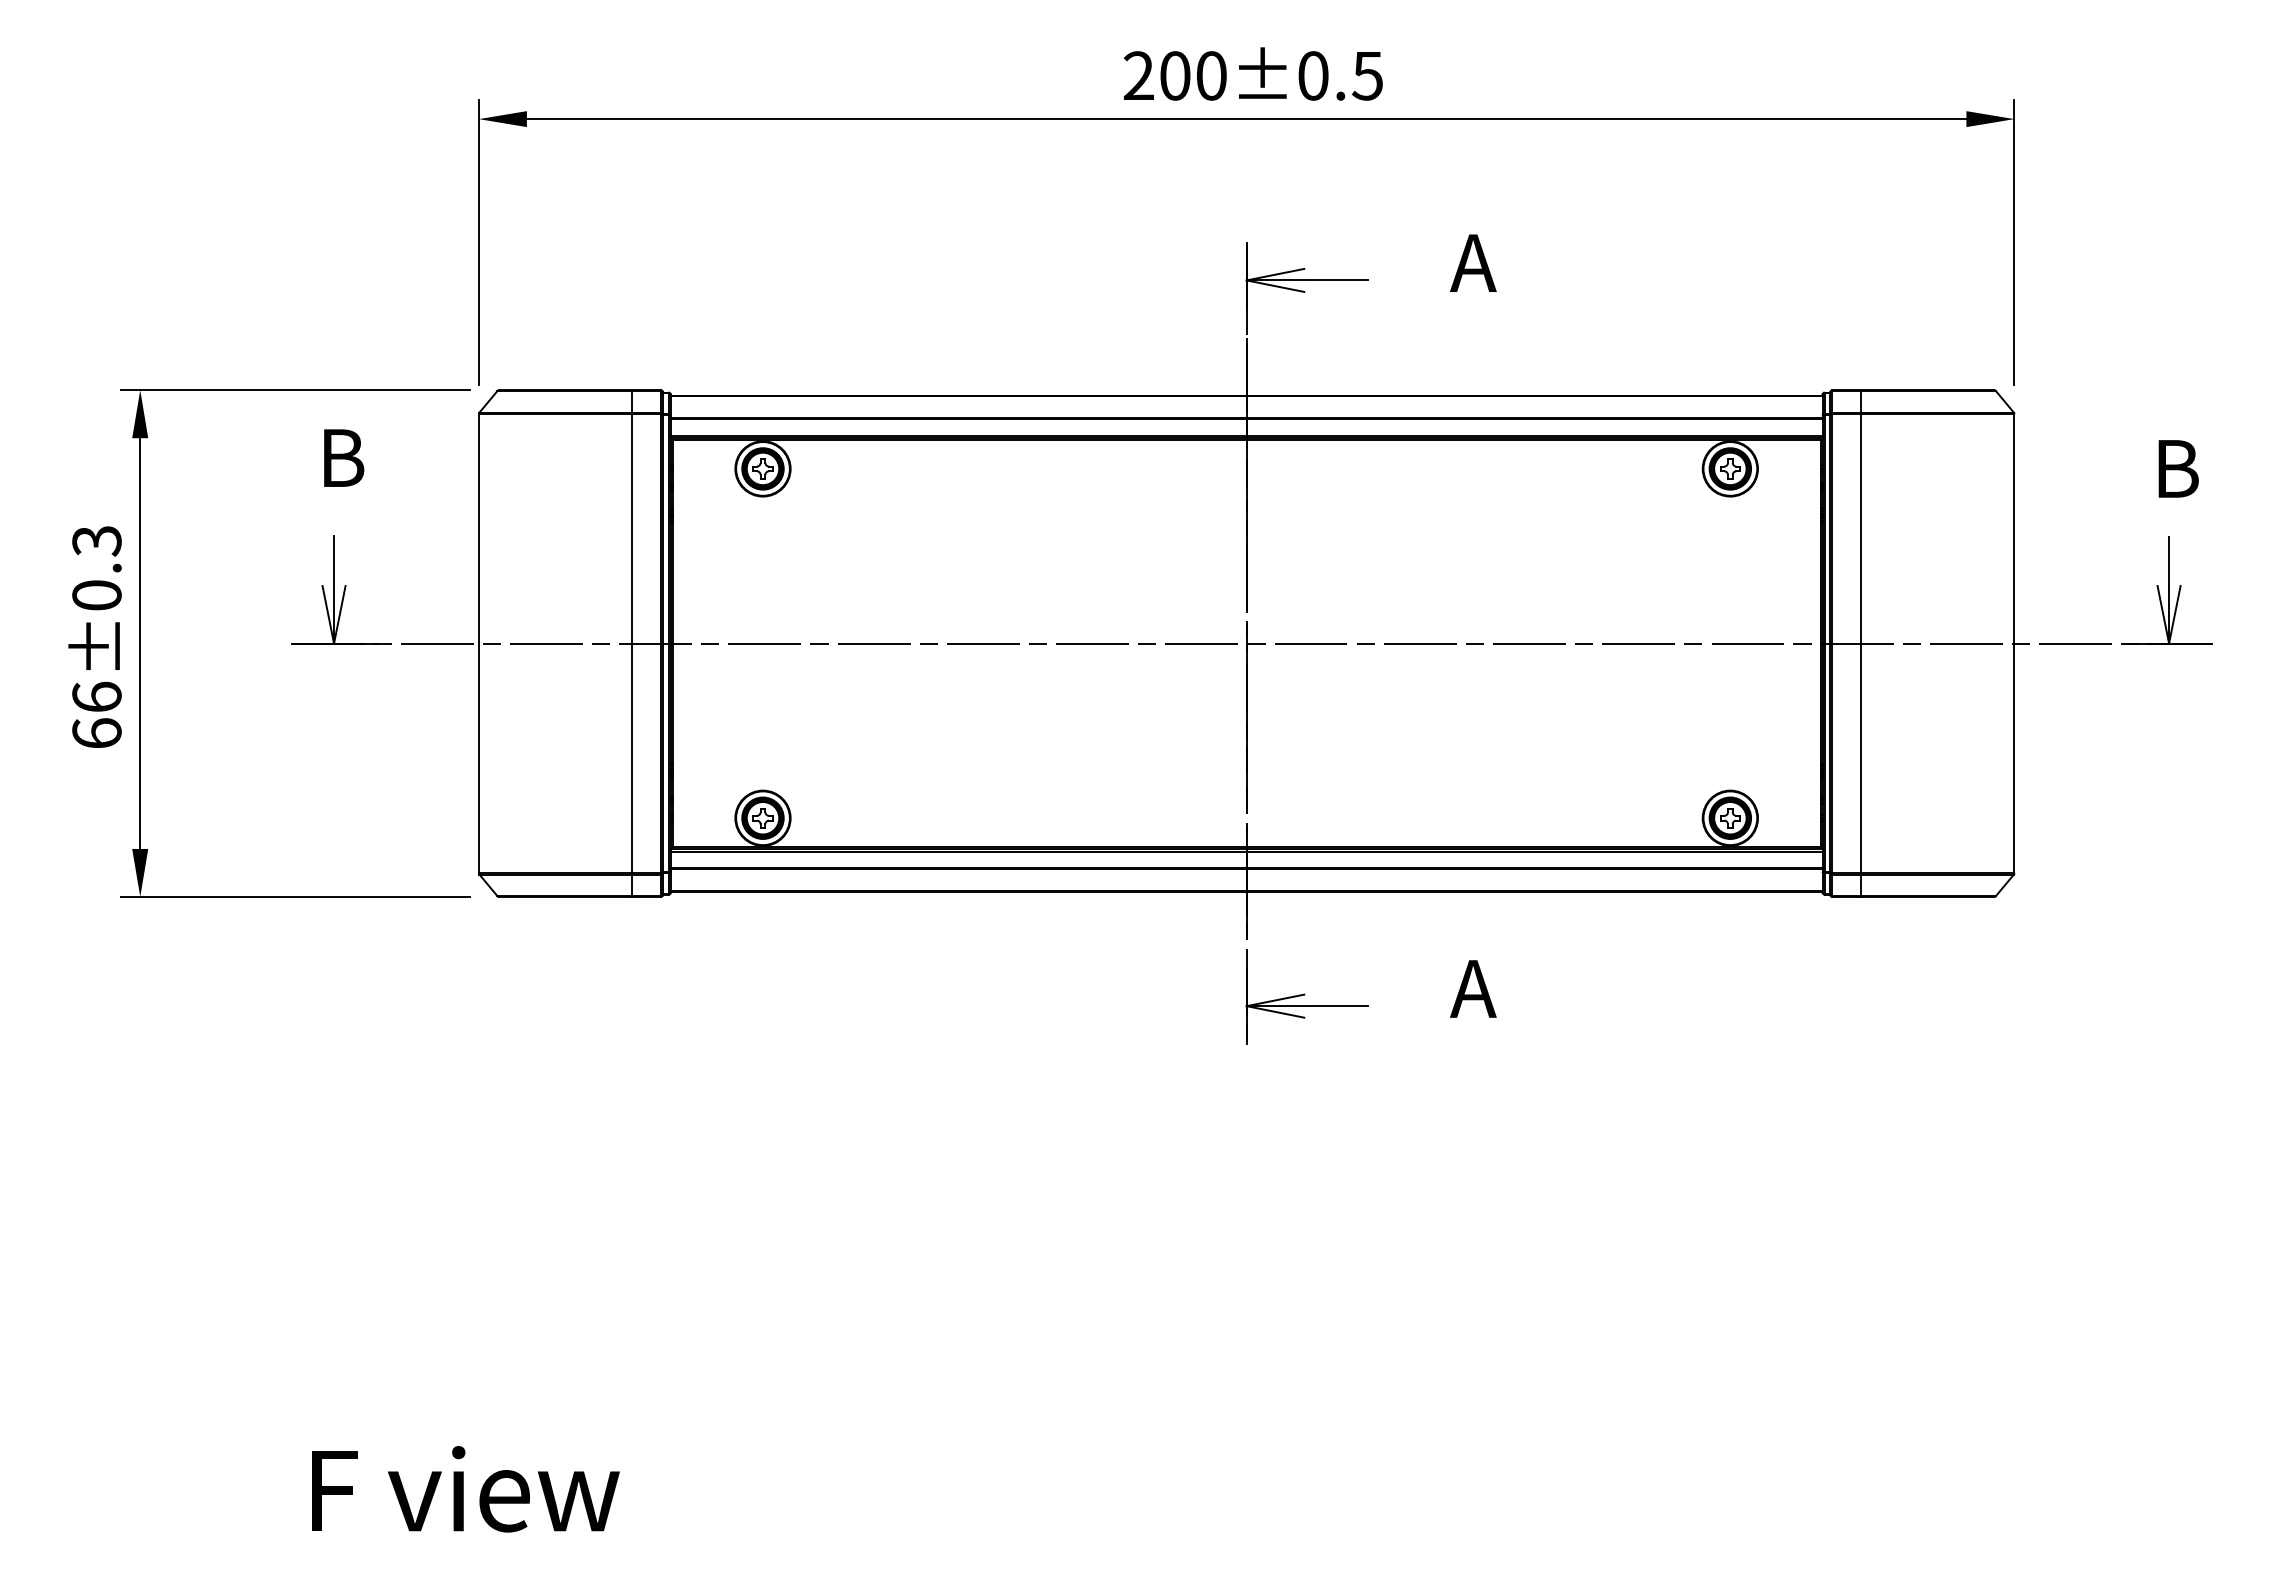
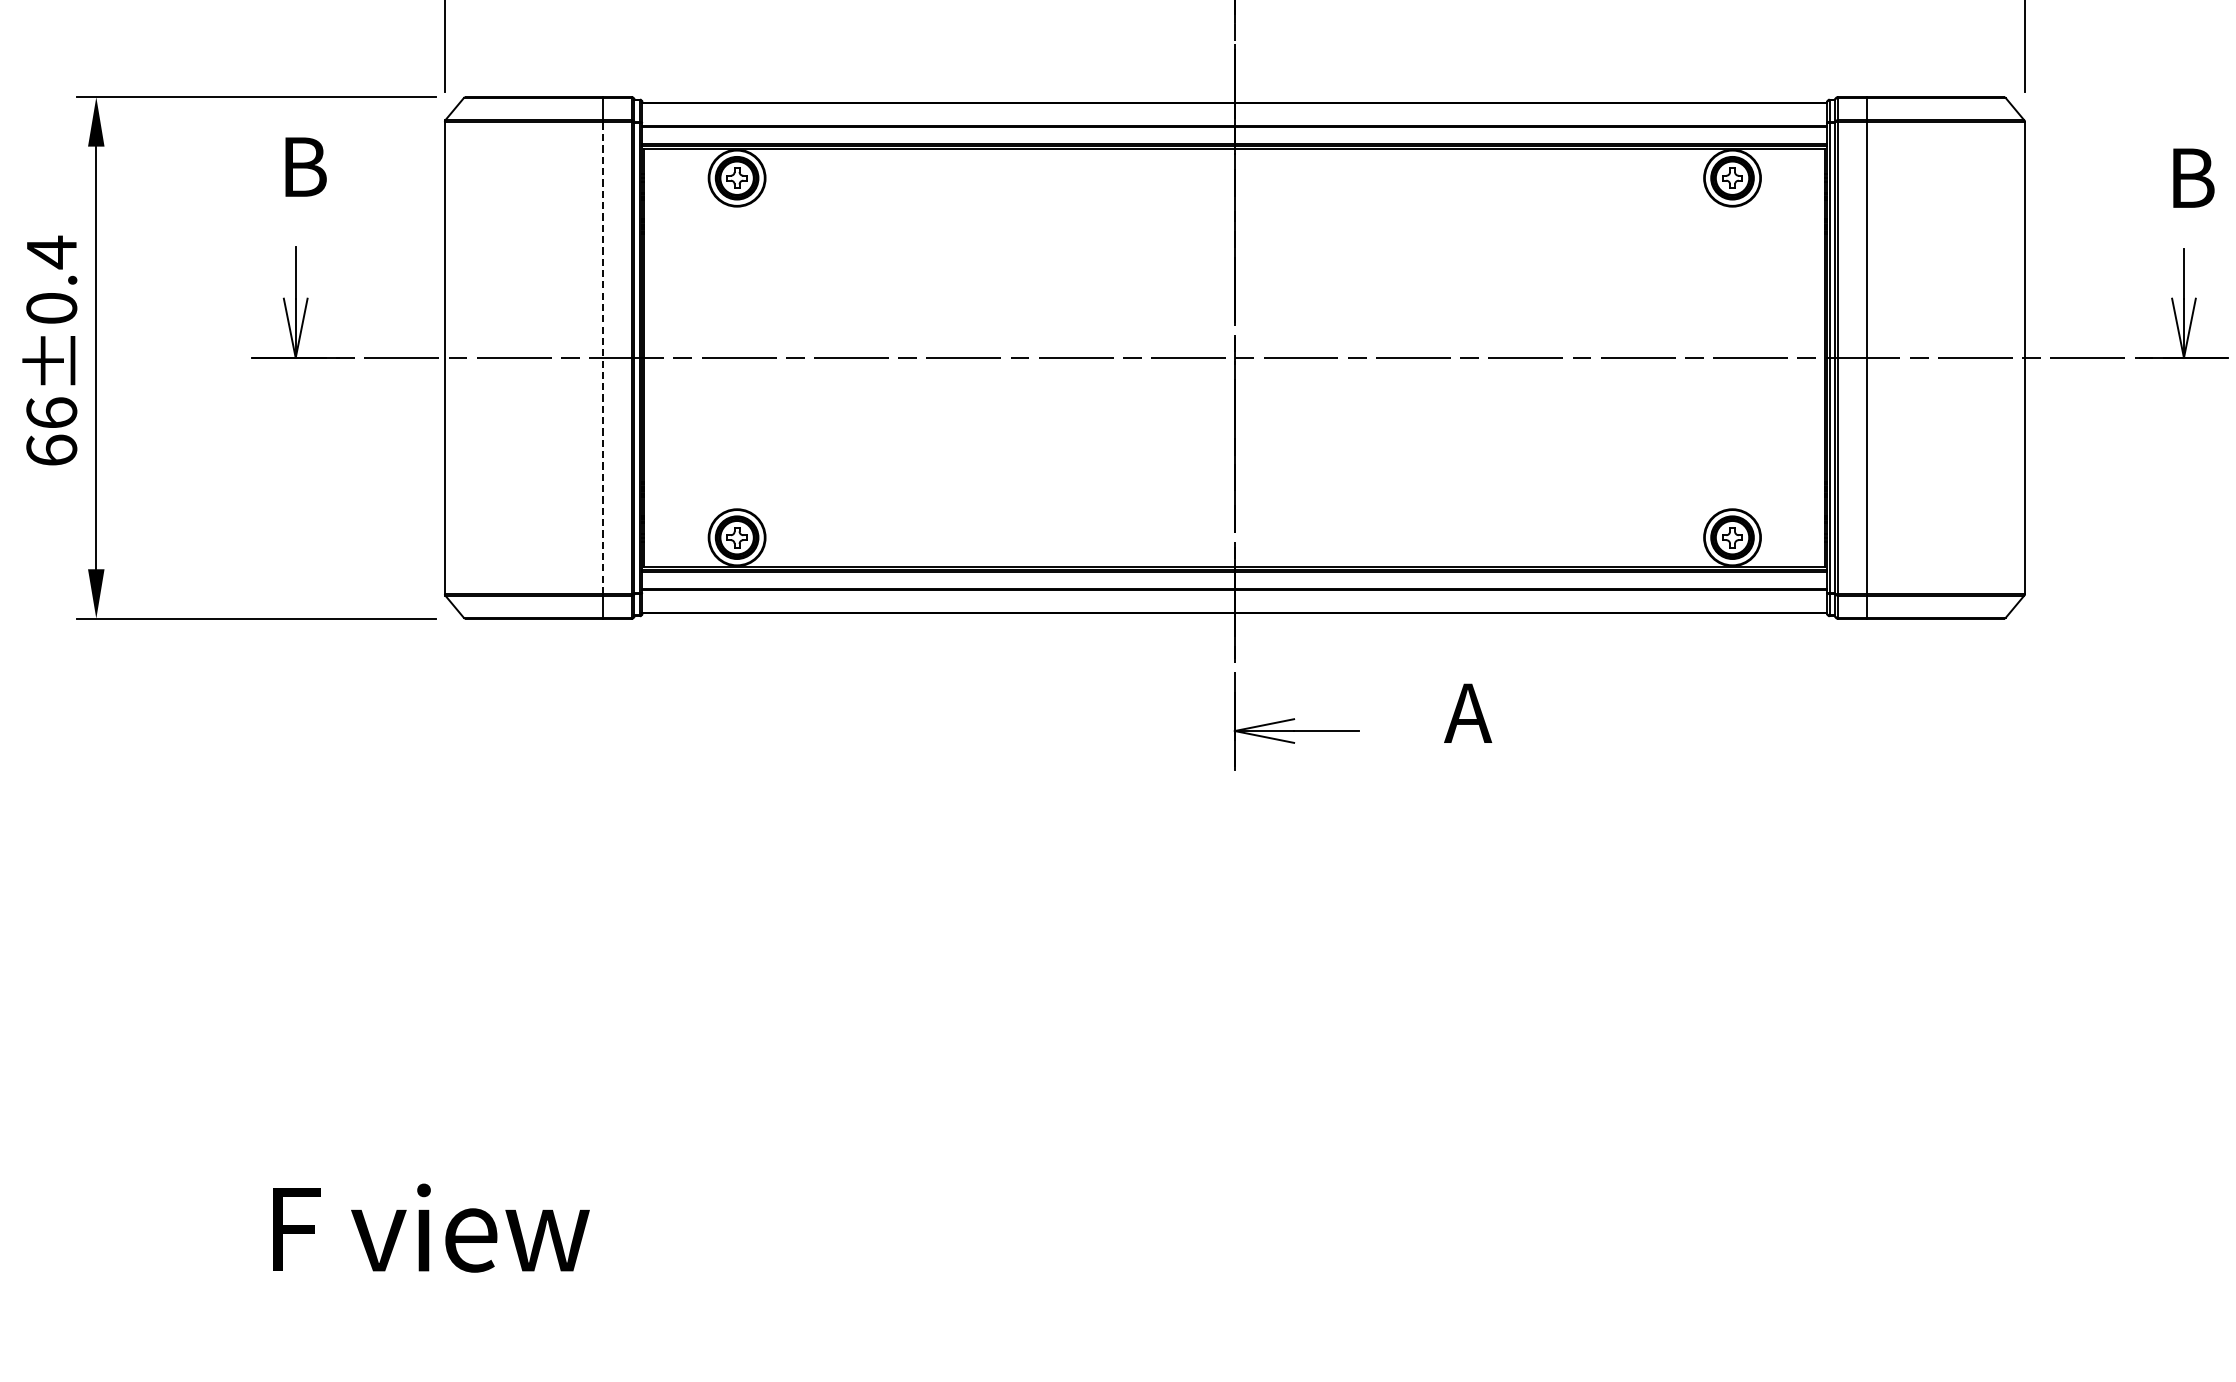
text: (96, 540) -> (51, 251), 66±0.3 -> 66±0.4
line: (632, 643) -> (602, 357), solid -> dashed

